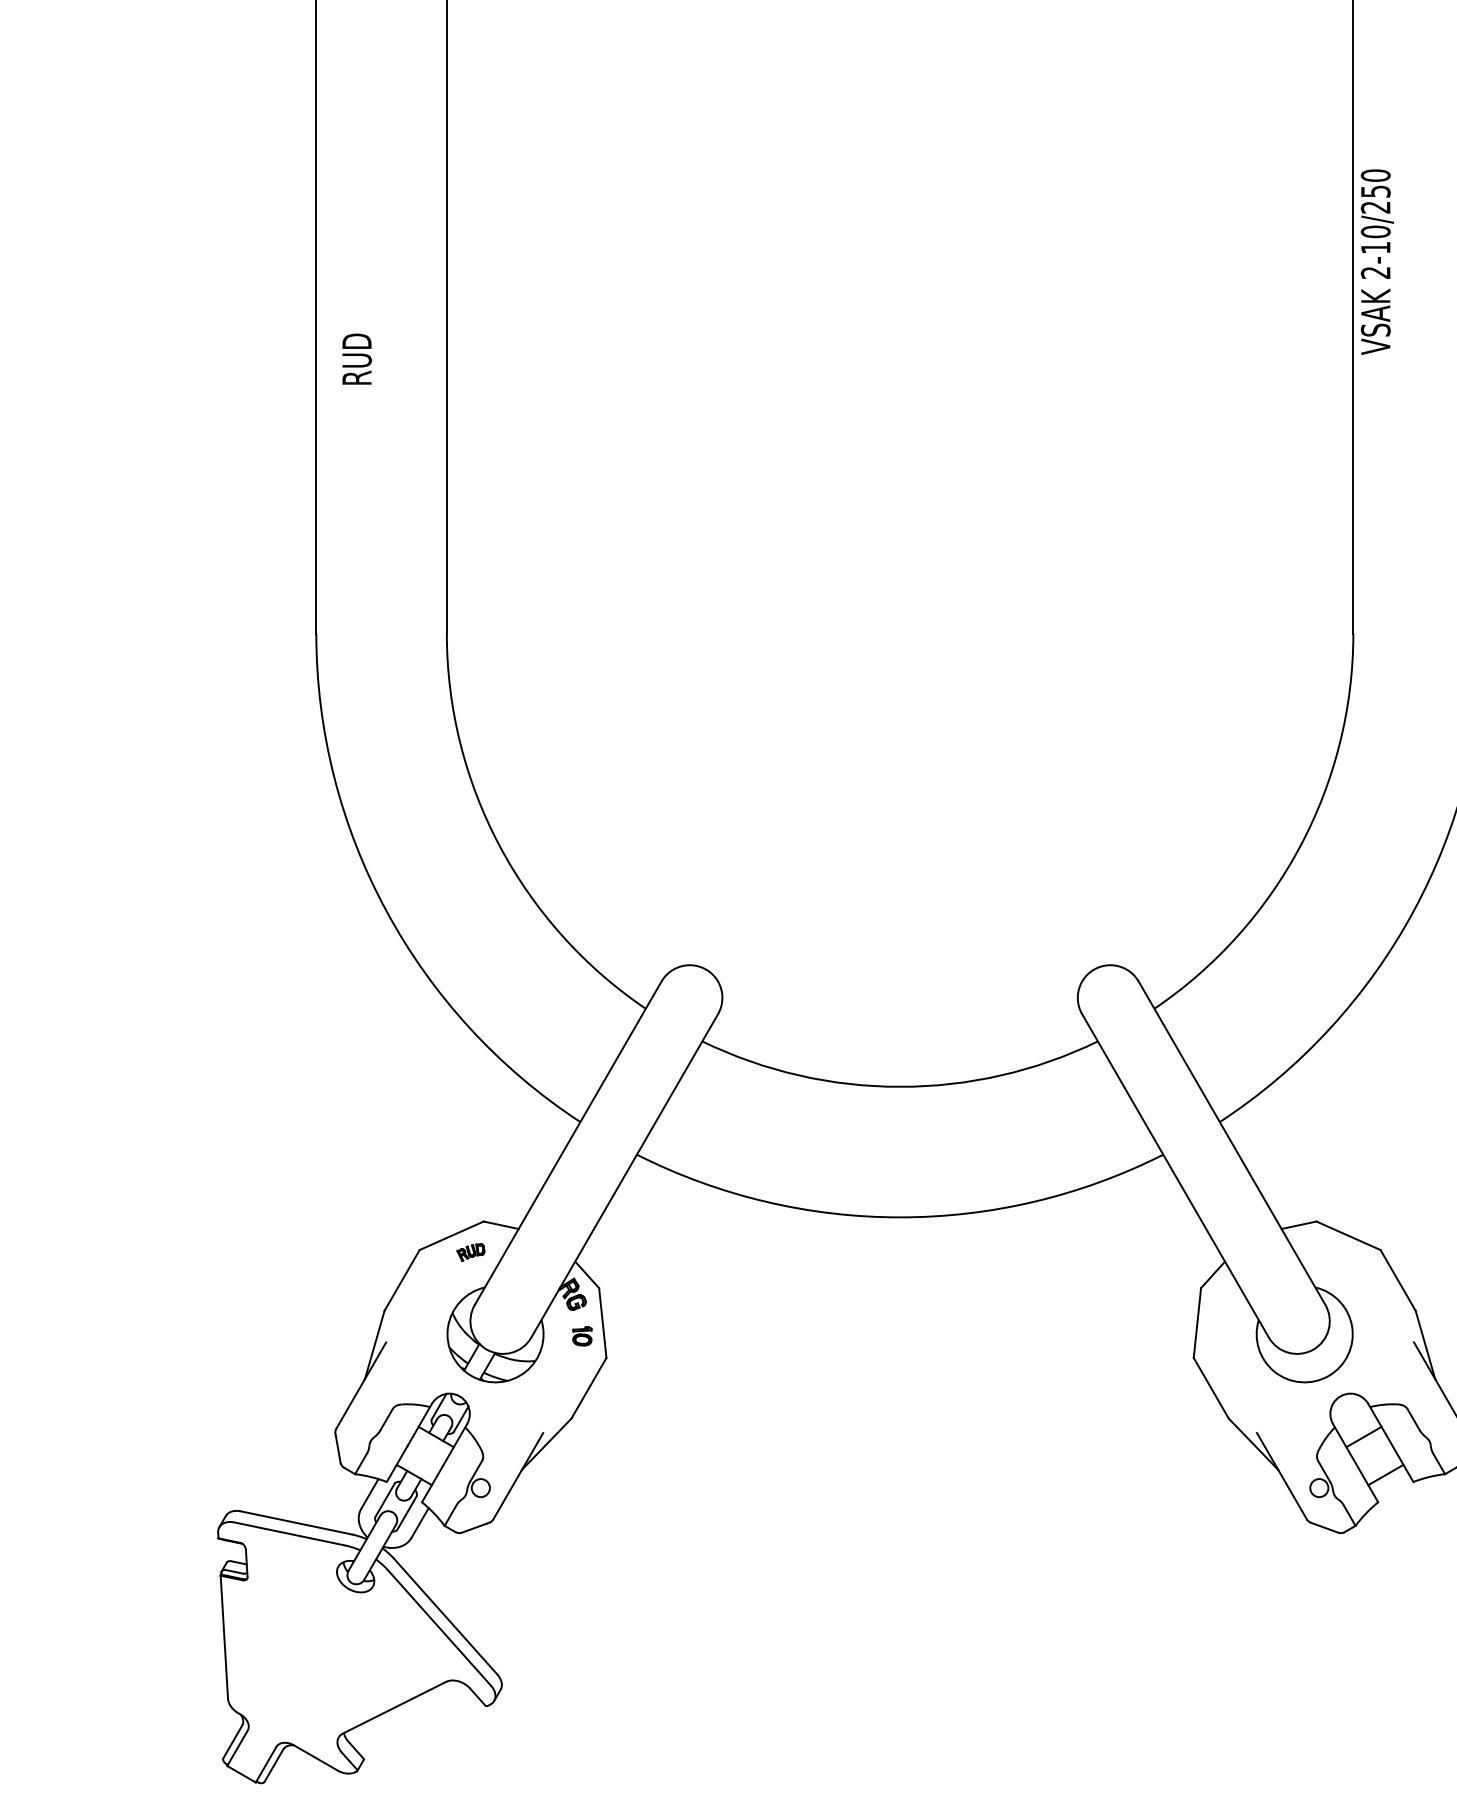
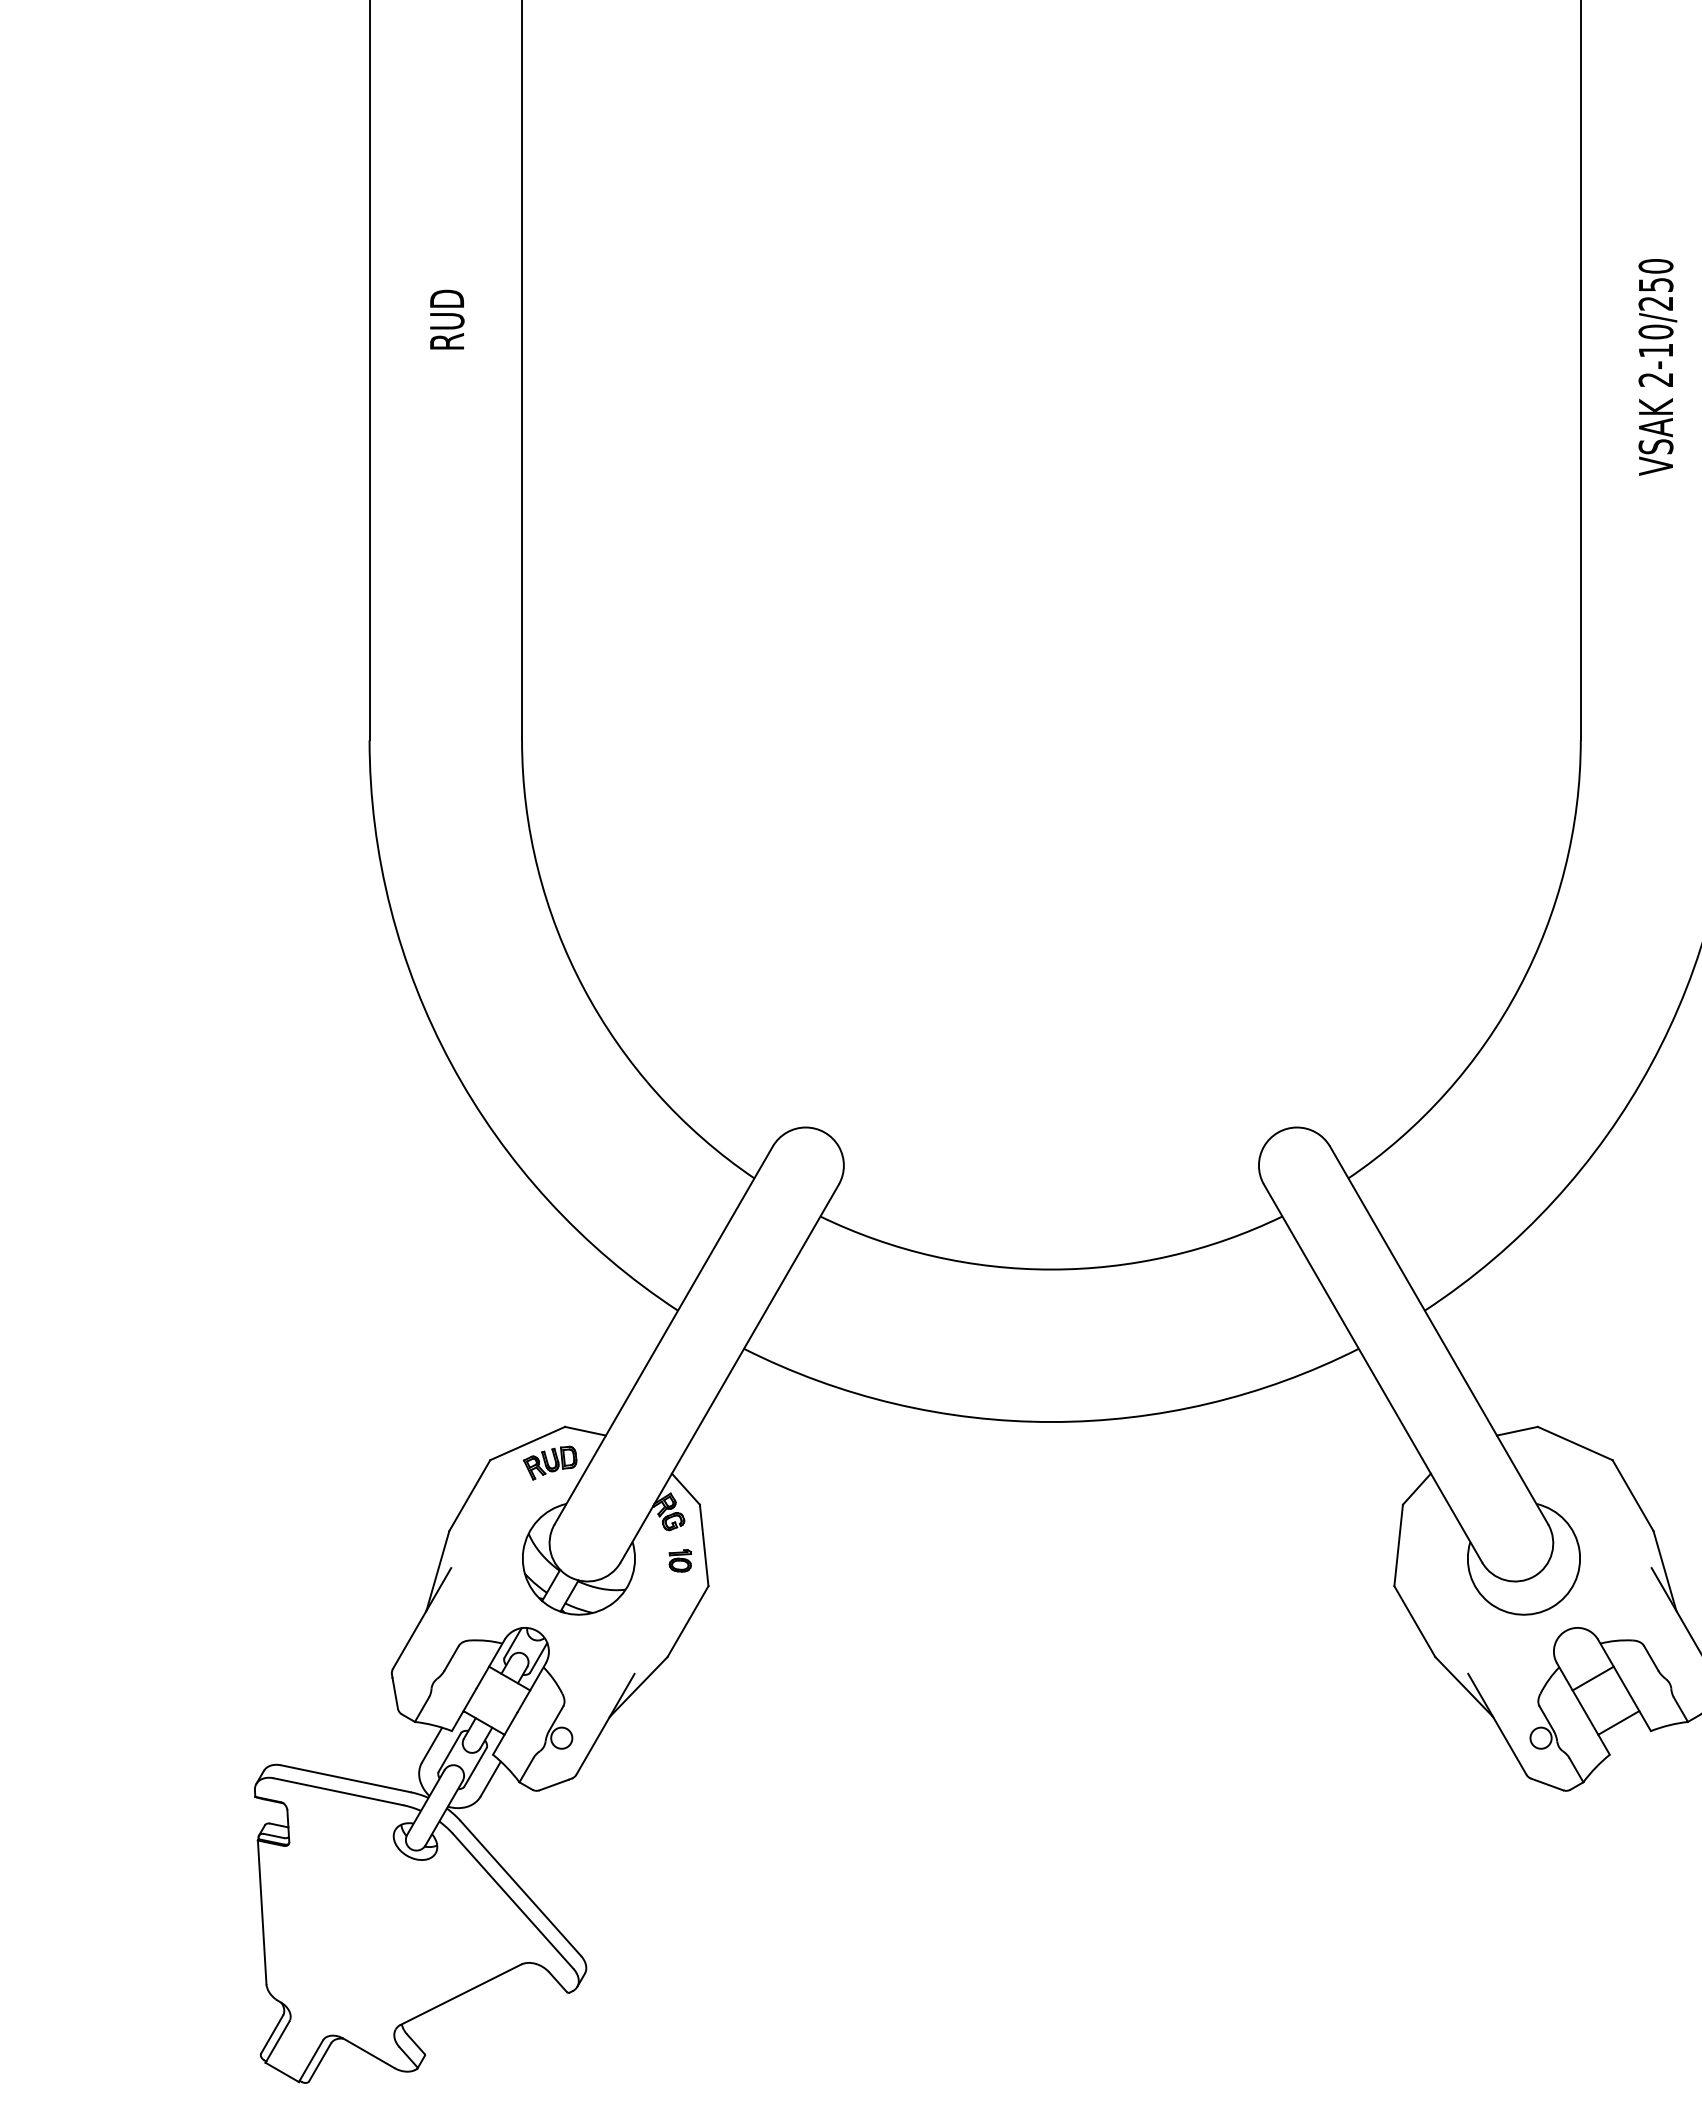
text: (1377, 262) -> (1657, 367), moved
text: (357, 359) -> (447, 319), moved
part: (470, 1252) -> (549, 1462), size x1.67

